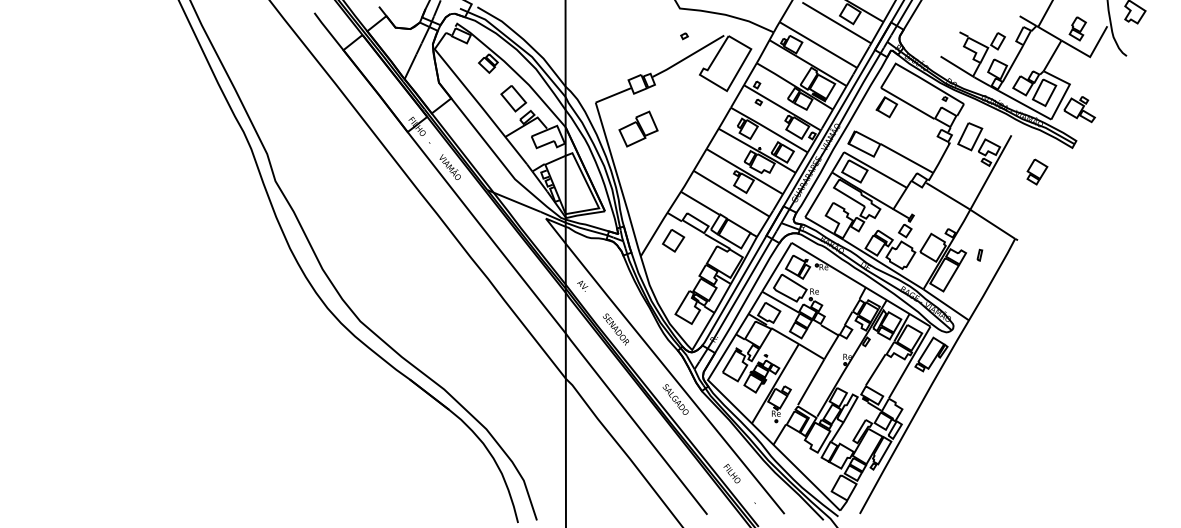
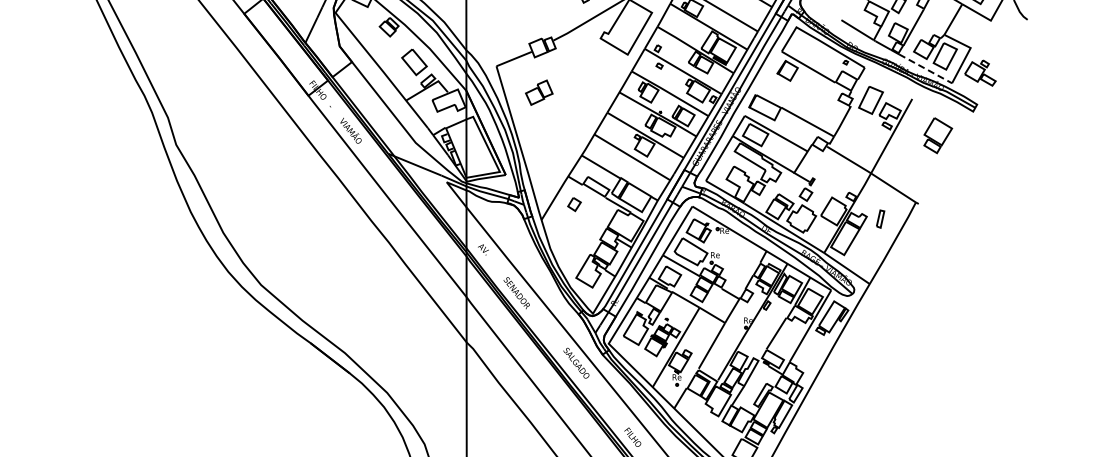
line: (1025, 105) -> (926, 69), solid -> dashed
part: (638, 128) -> (539, 92), size x0.7
part: (1037, 171) -> (938, 135), size x1.4
part: (673, 240) -> (574, 204), size x0.6
part: (979, 254) -> (880, 218), size x1.6

